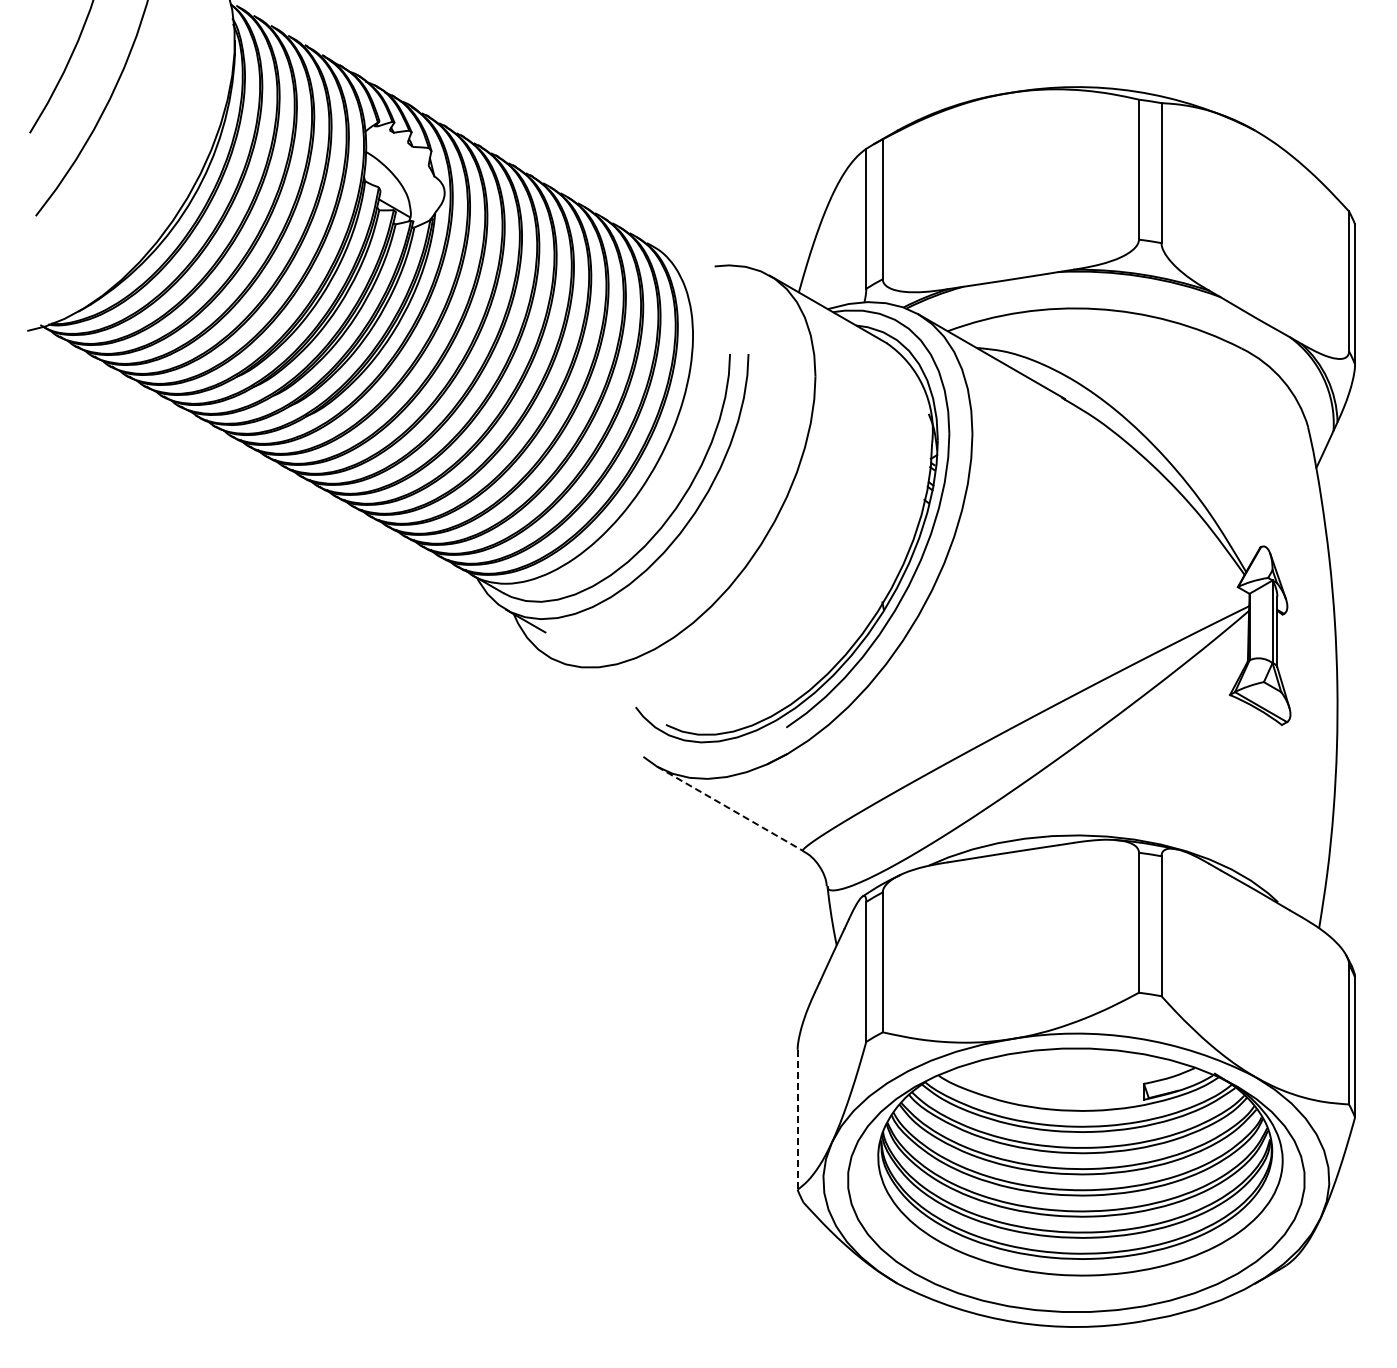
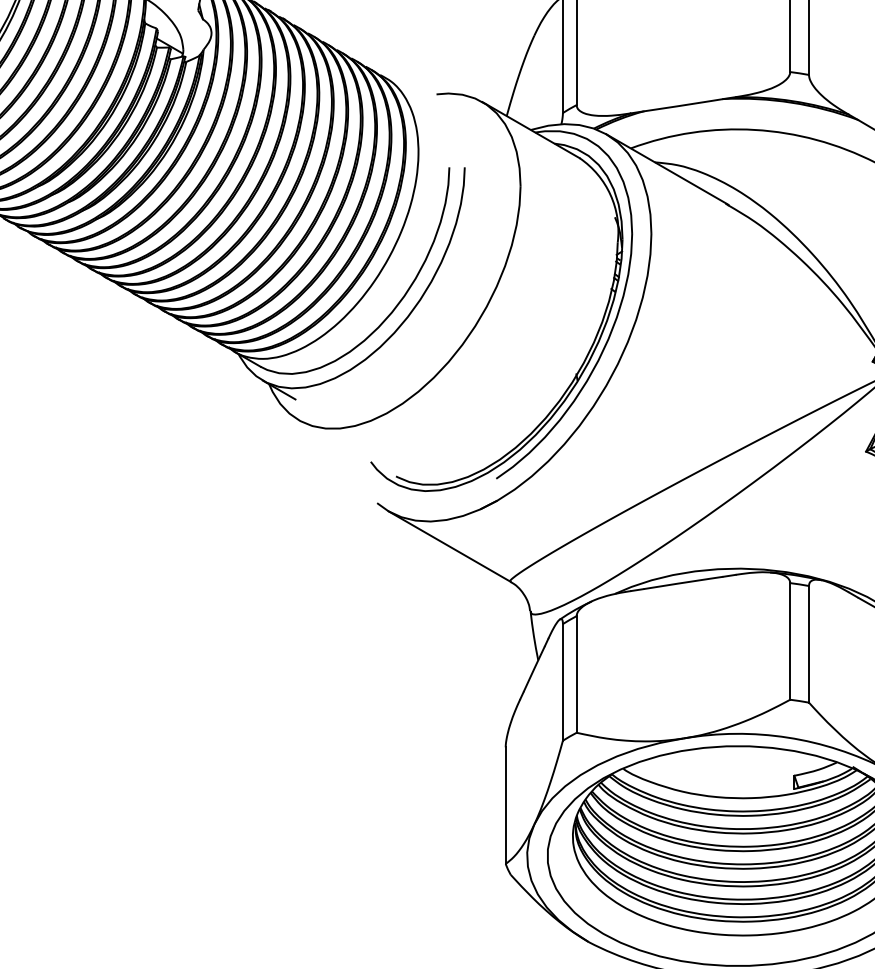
line: (730, 808) -> (449, 546), dashed -> solid
line: (797, 1119) -> (505, 805), dashed -> solid

